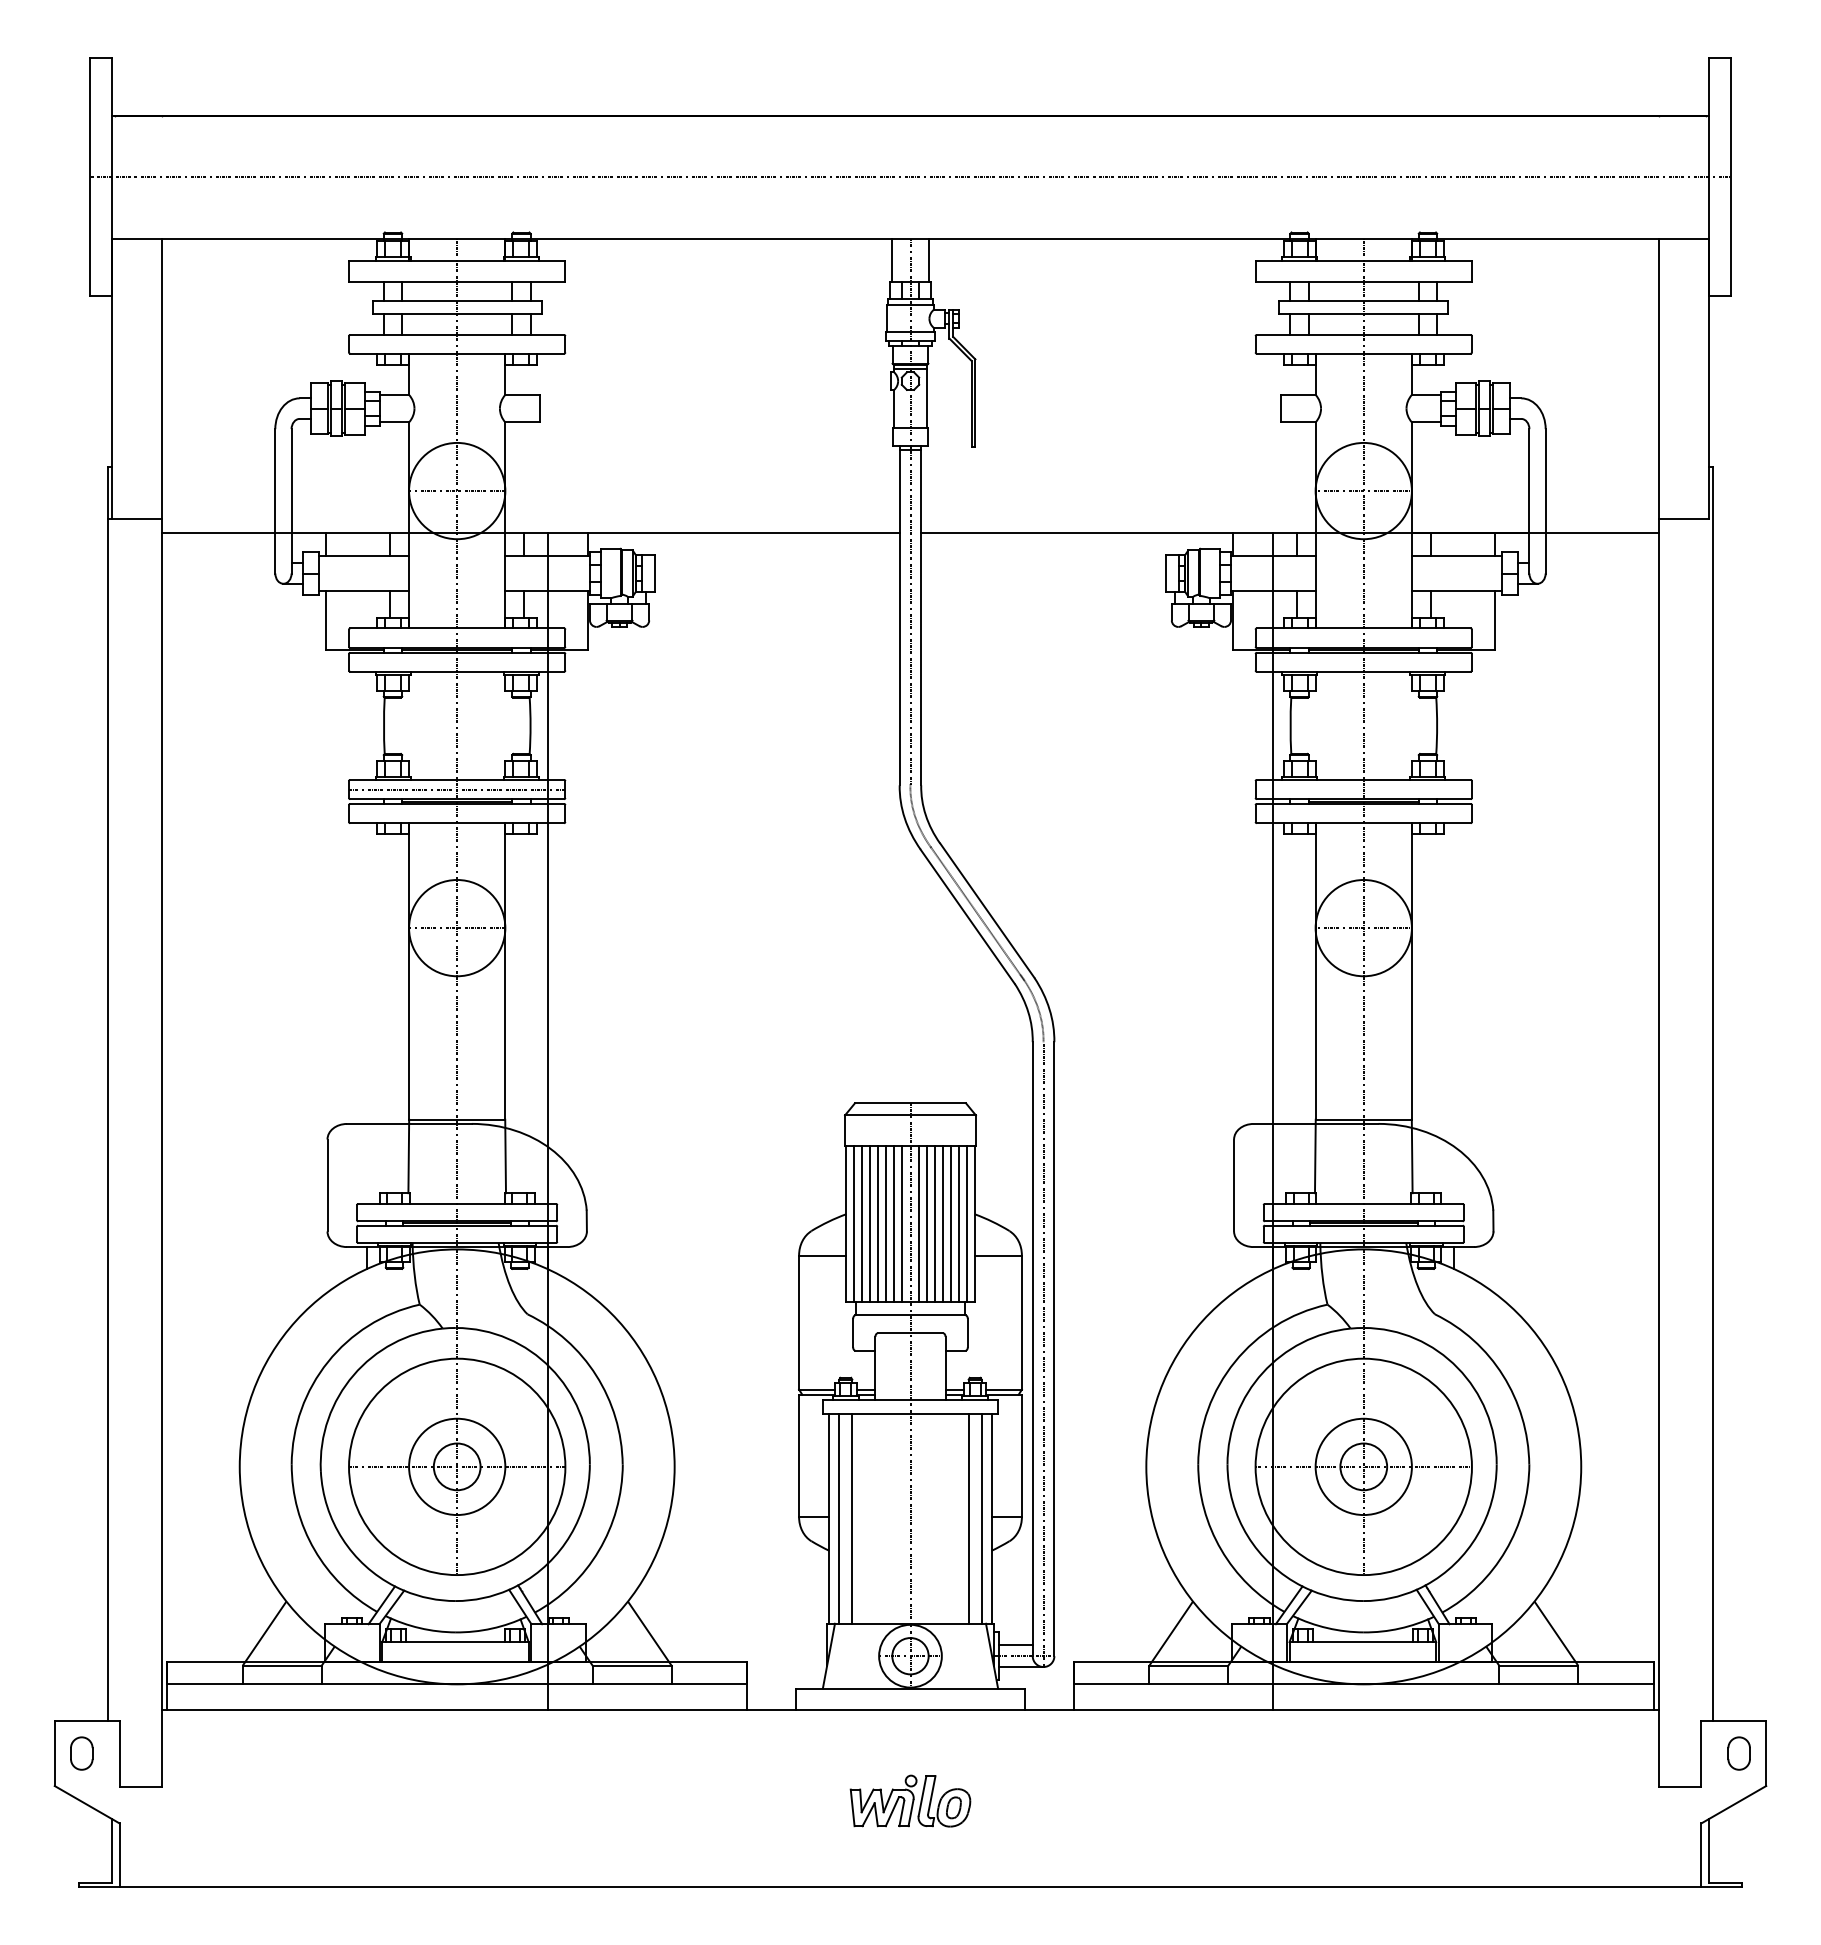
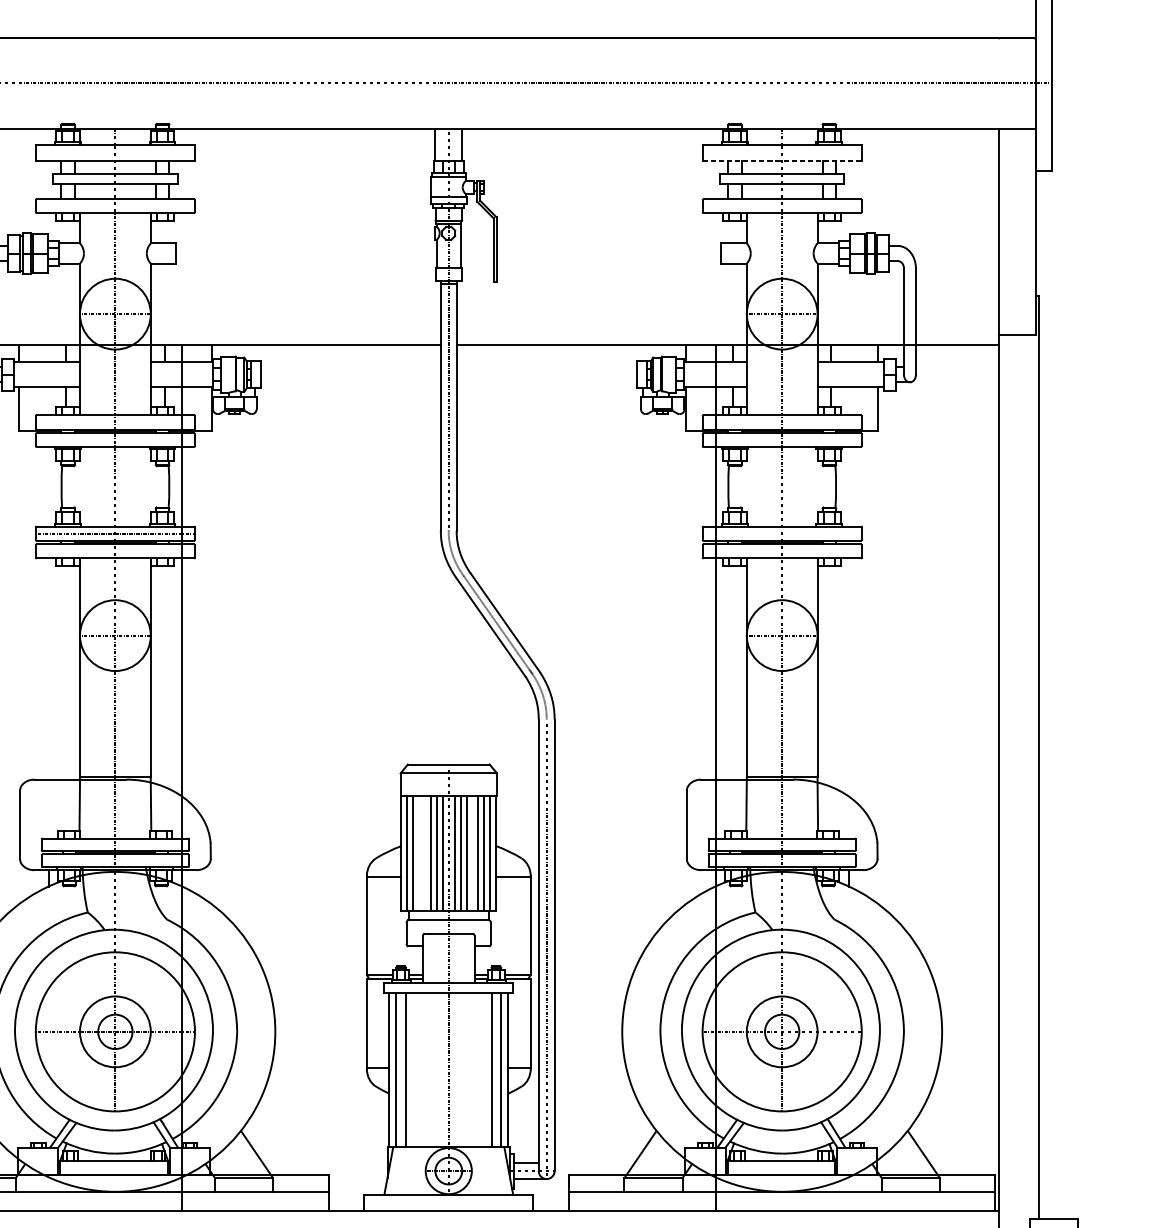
line: (1364, 282) -> (782, 160), solid -> dashed
line: (870, 1223) -> (419, 852), removed
line: (878, 1223) -> (425, 852), removed
line: (942, 1223) -> (472, 852), removed

